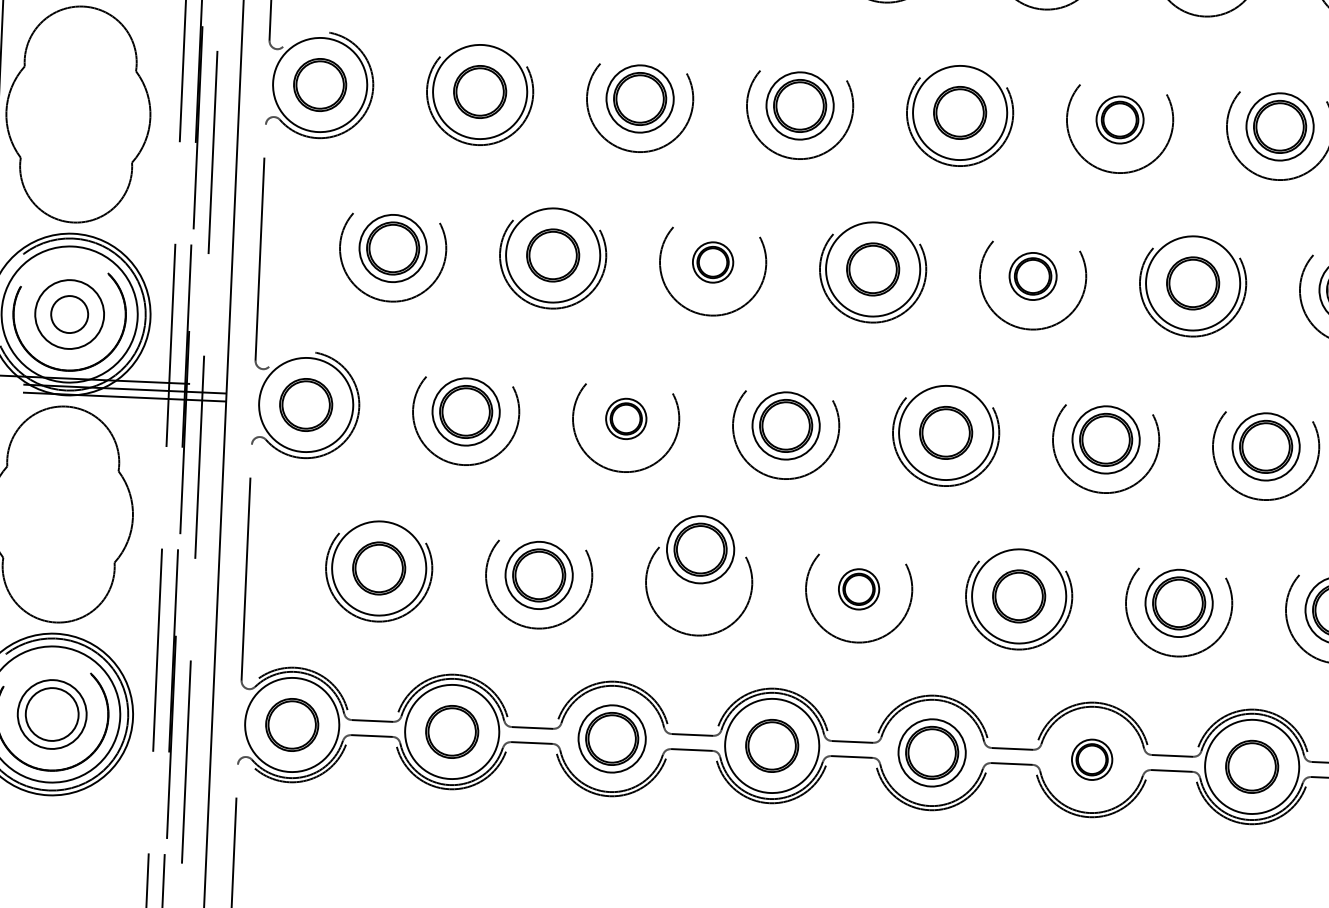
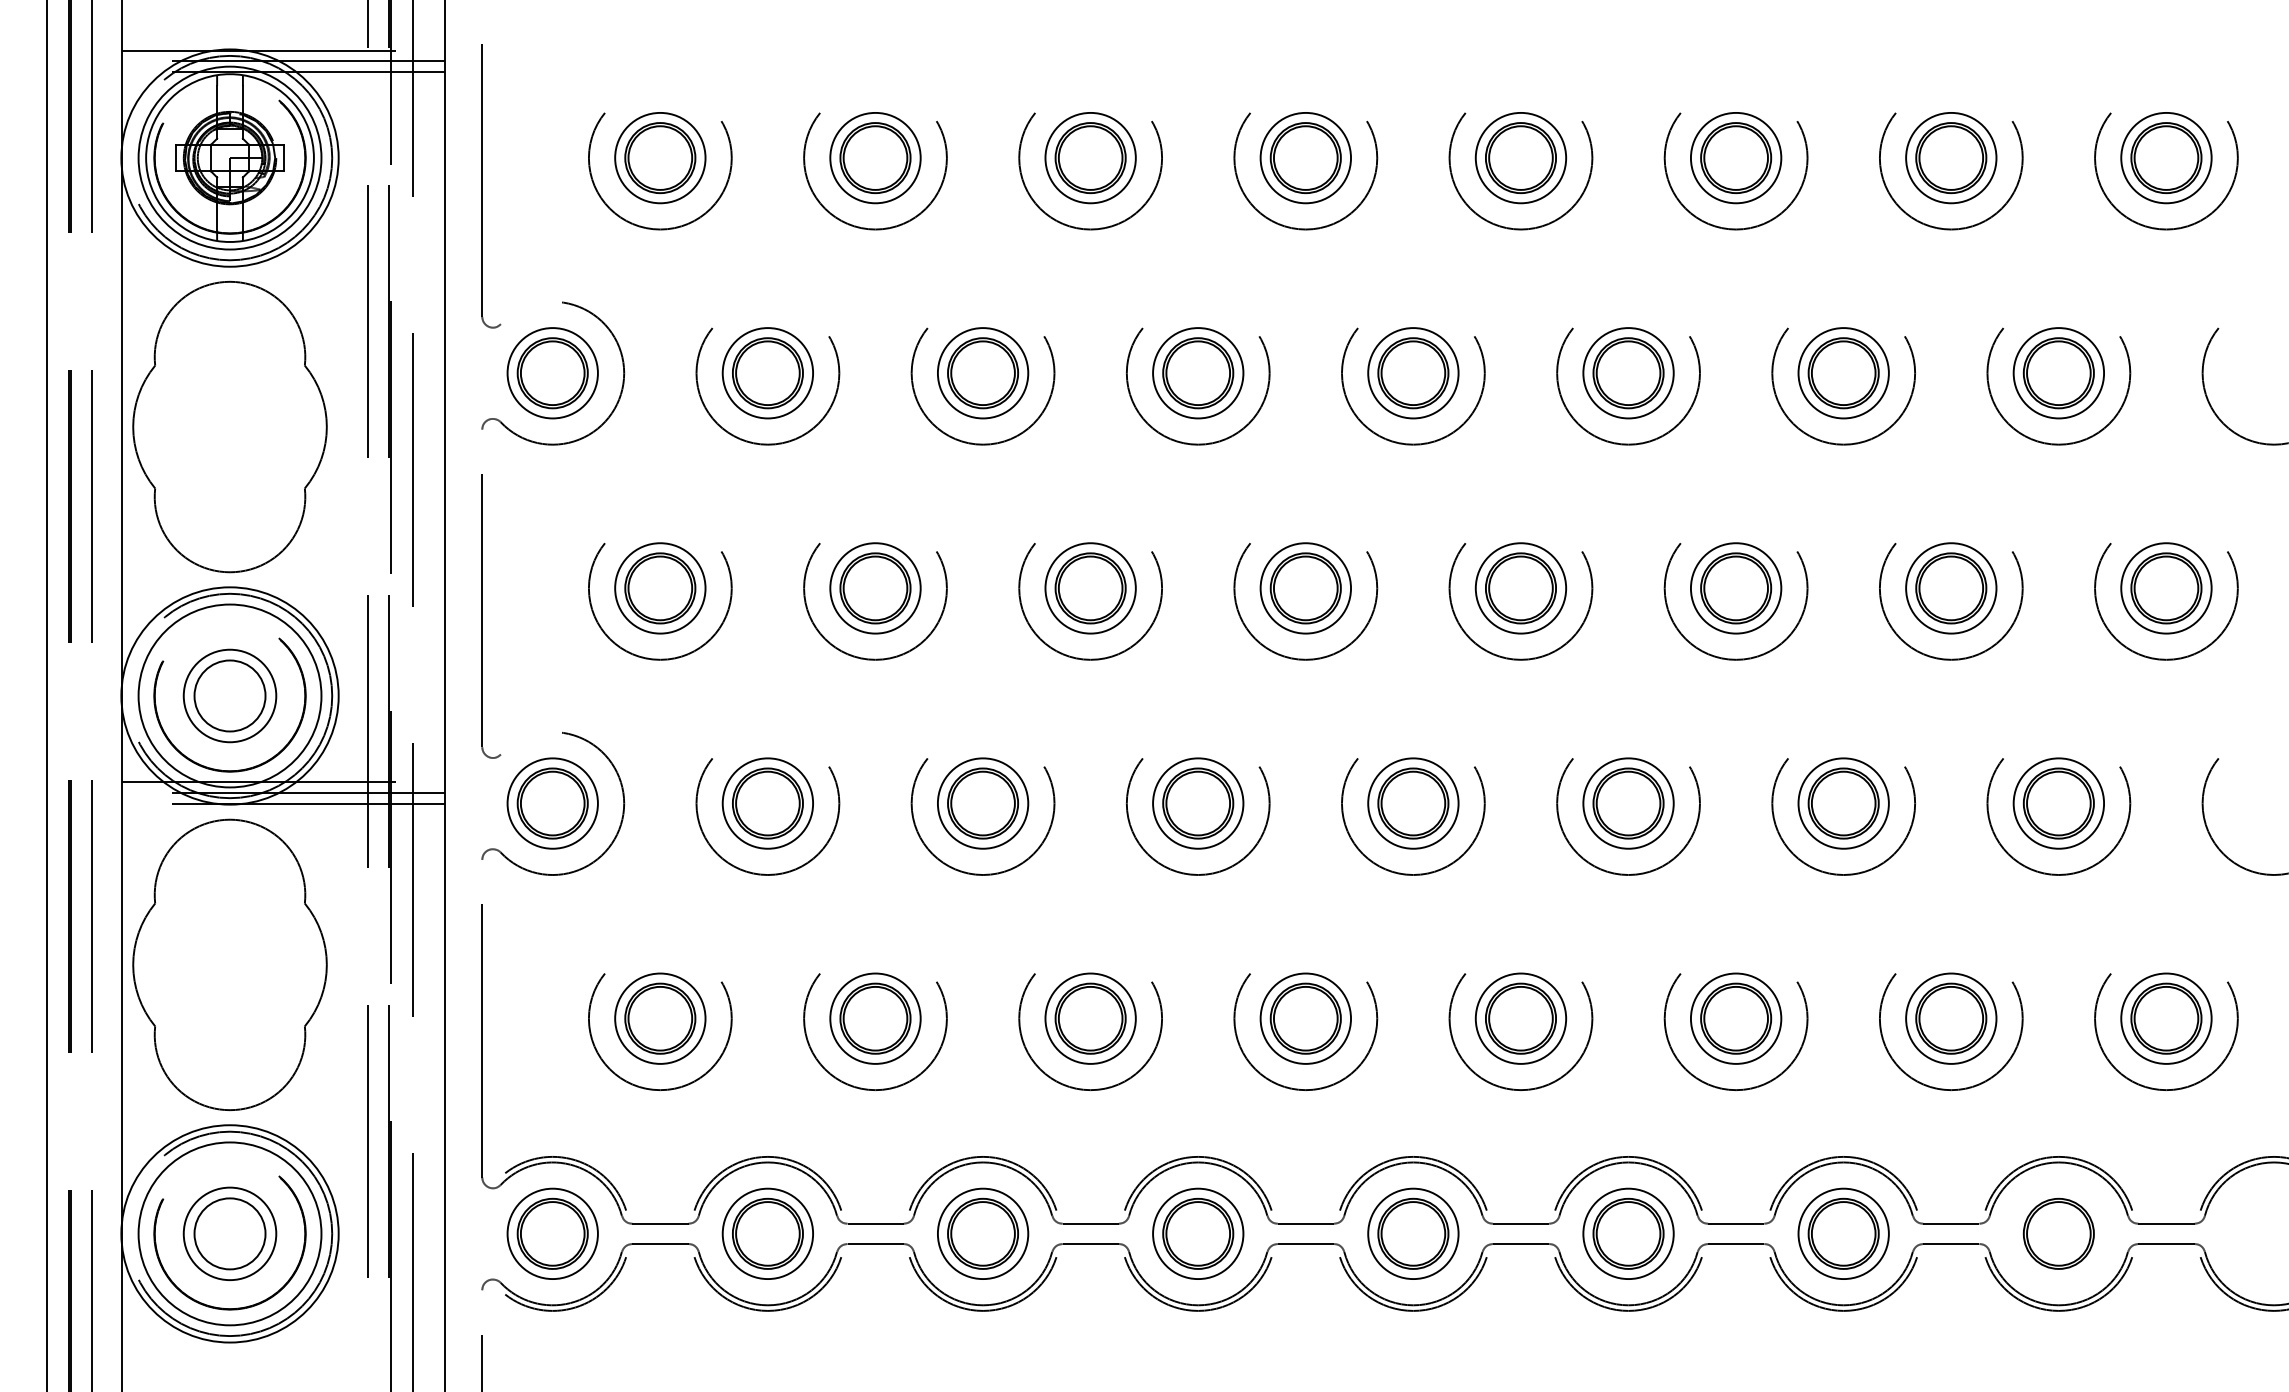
circle: (319, 85) -> (552, 373), size x0.71
circle: (479, 92) -> (767, 373), size x0.71
circle: (960, 113) -> (1413, 373), size x0.71
part: (1120, 120) -> (1628, 373), size x1.43
circle: (553, 255) -> (875, 588), size x0.71
part: (713, 262) -> (1090, 588), size x1.67
circle: (872, 269) -> (1305, 588), size x0.71
part: (1032, 276) -> (1520, 588), size x1.43
circle: (1192, 283) -> (1735, 588), size x0.71
circle: (69, 314) -> (229, 695), size x1.43
circle: (305, 404) -> (552, 803), size x0.71
part: (626, 418) -> (983, 803), size x1.67
circle: (946, 432) -> (1413, 803), size x0.71
part: (700, 549) -> (1090, 1018), moved
circle: (379, 568) -> (660, 1018), size x0.71
part: (858, 589) -> (1305, 1018), size x1.67
circle: (1018, 596) -> (1520, 1018), size x0.71
circle: (292, 724) -> (552, 1233), size x0.71
circle: (451, 731) -> (767, 1233), size x0.71
circle: (772, 745) -> (1198, 1233), size x0.71
part: (1092, 759) -> (1628, 1233), size x1.67
circle: (1251, 766) -> (1843, 1233), size x0.71

